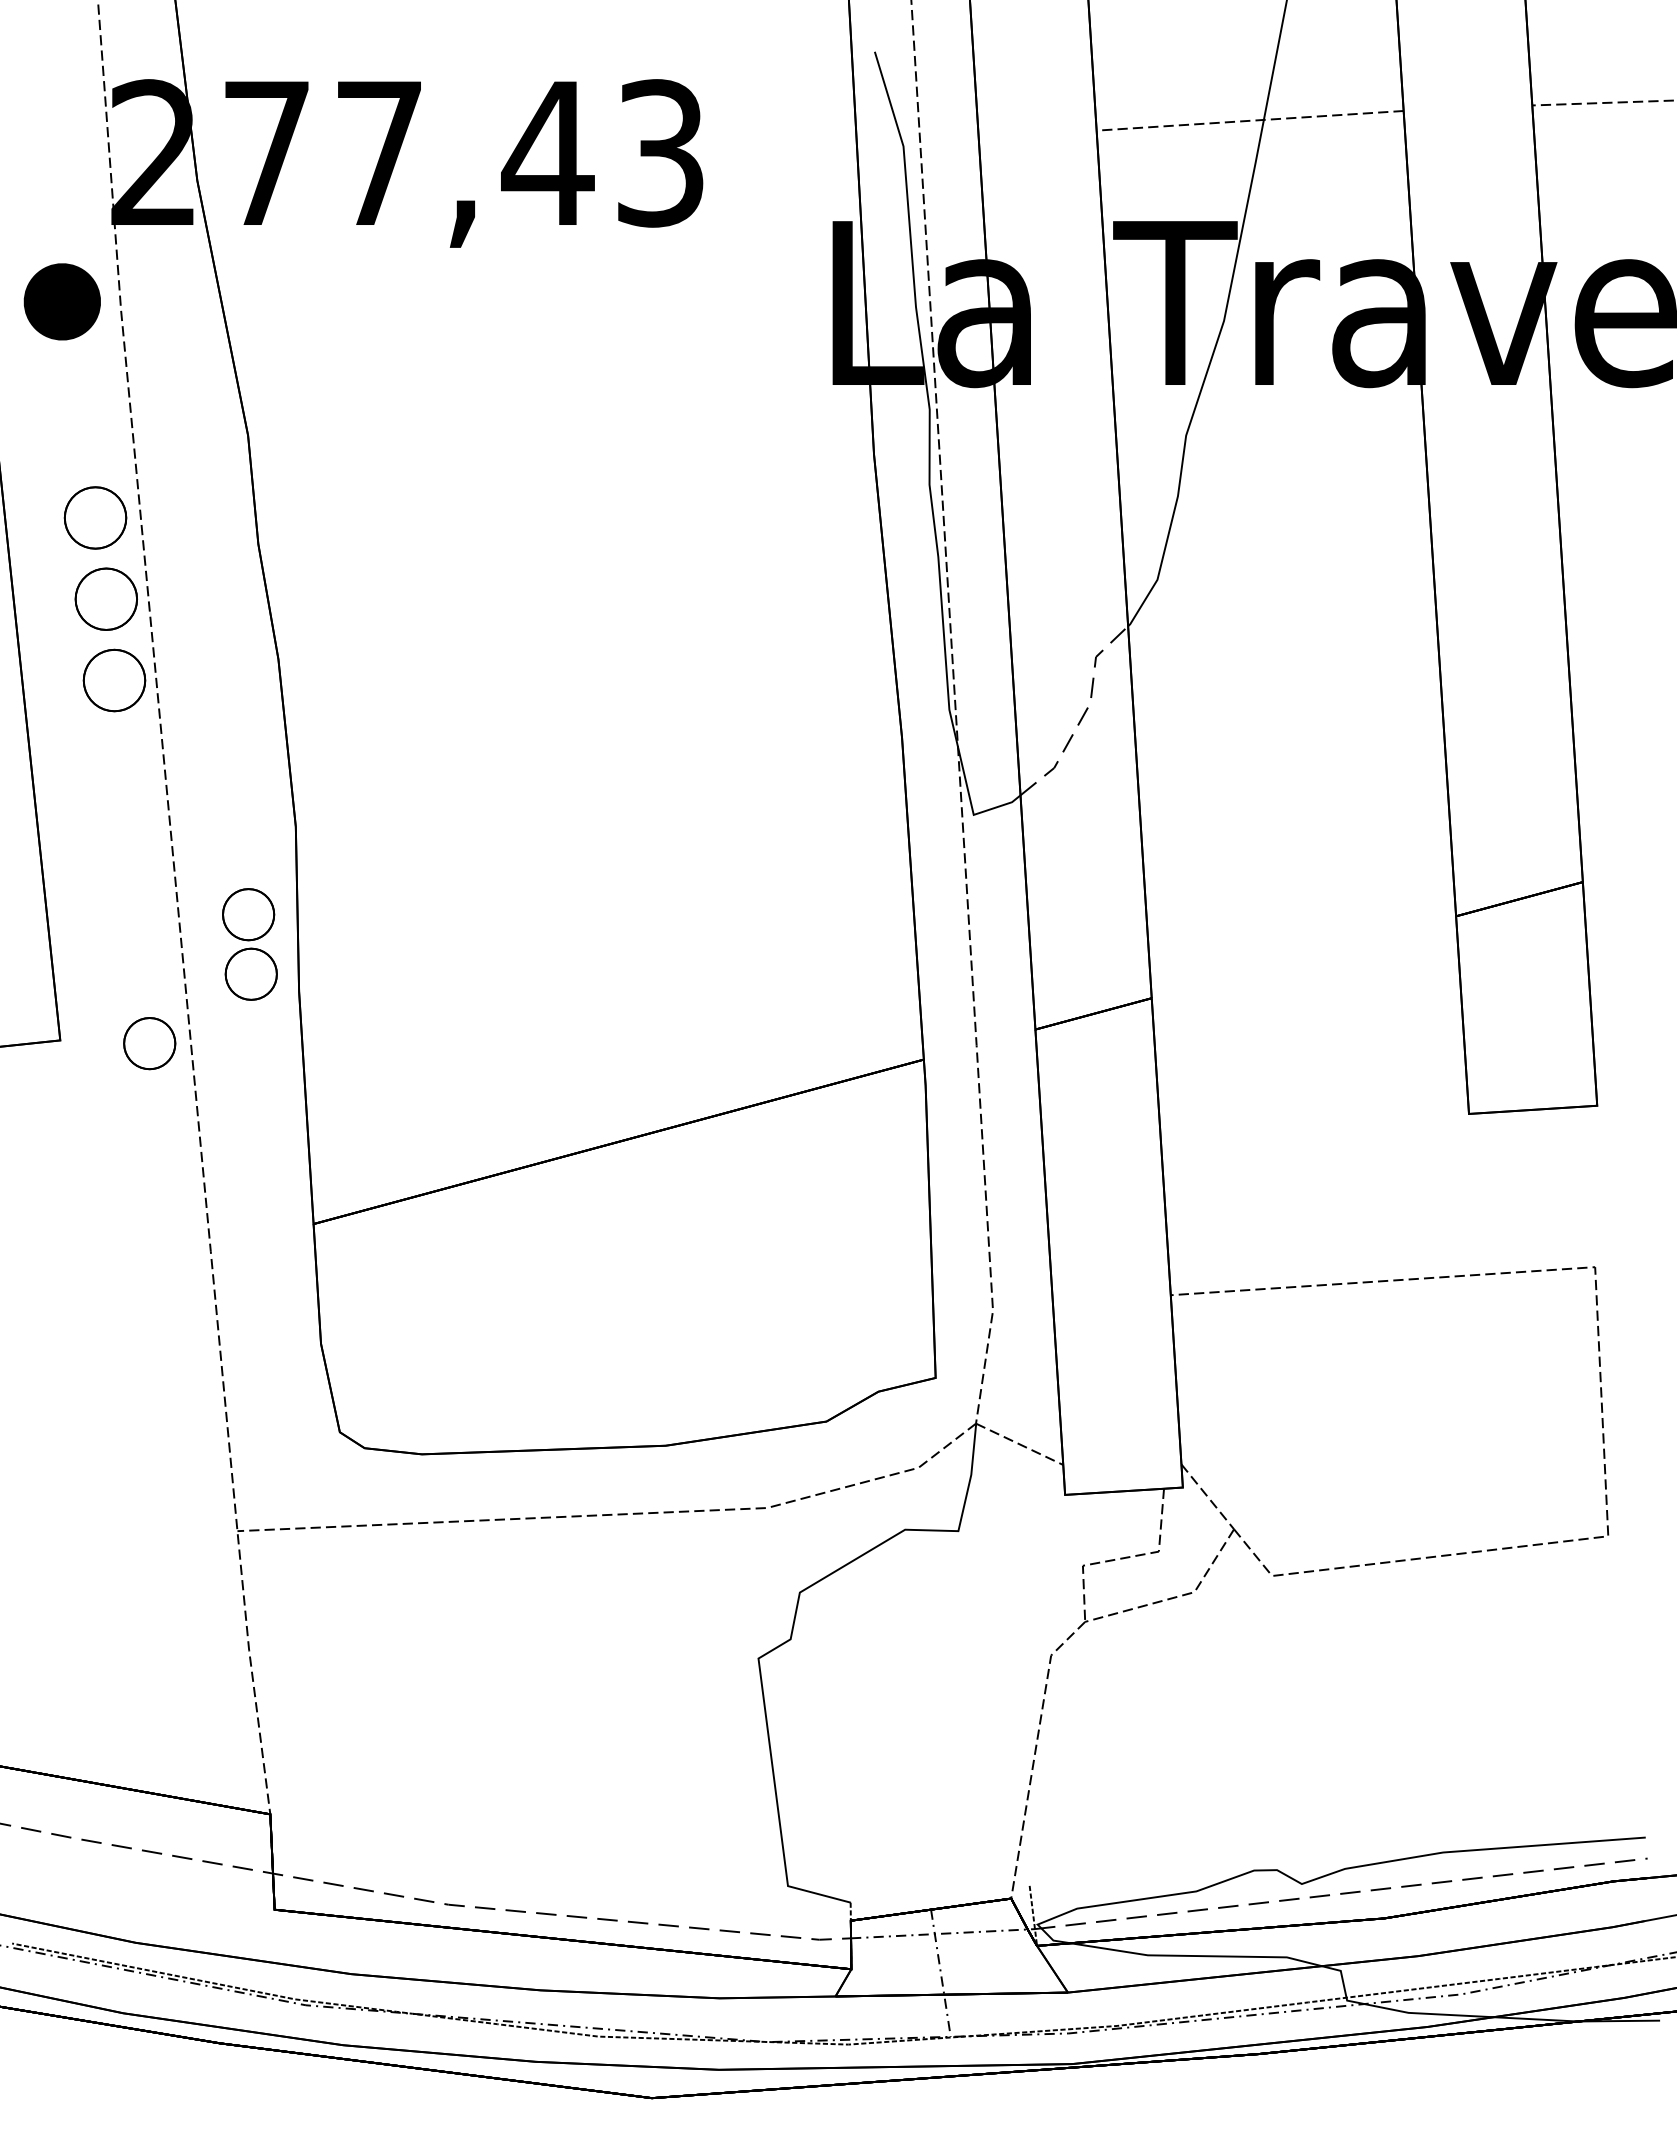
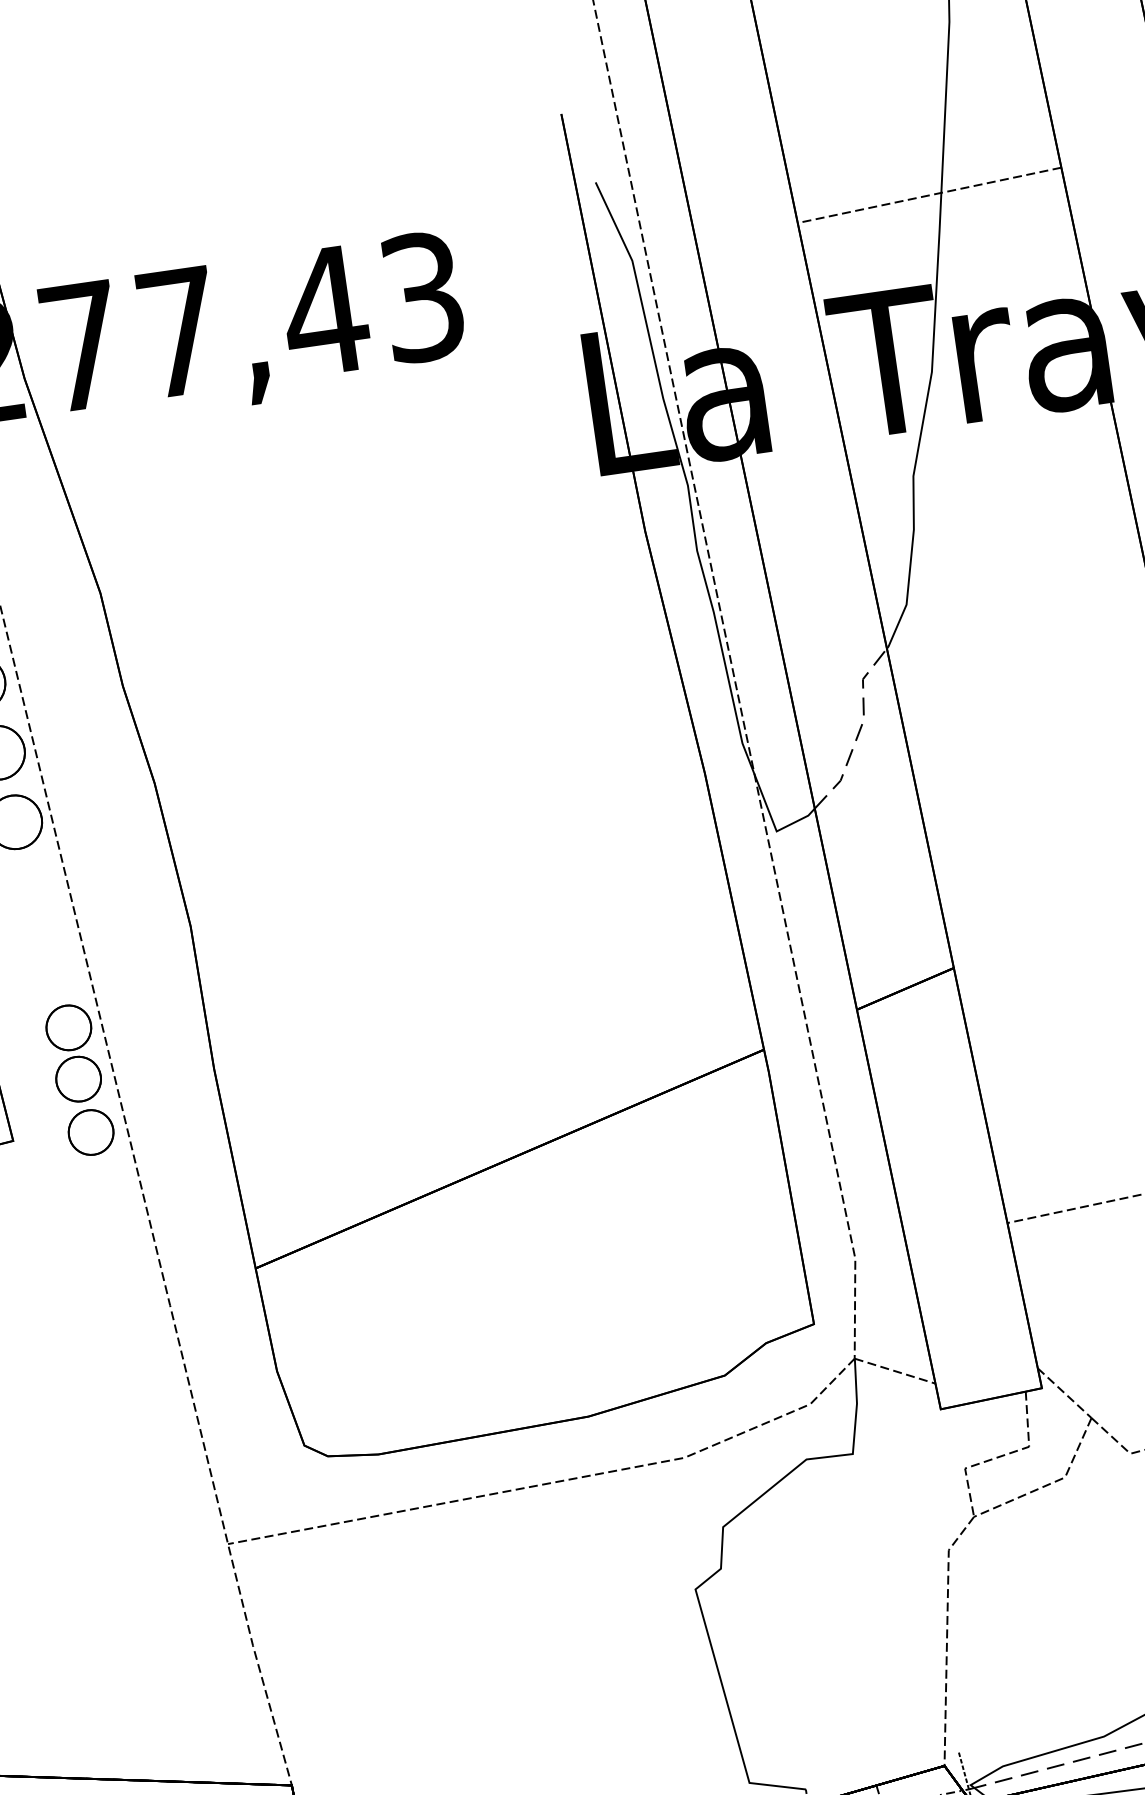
part: (249, 944) -> (73, 1053), moved

